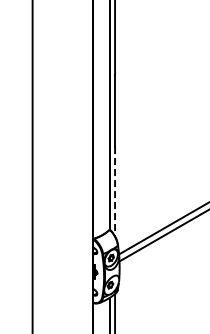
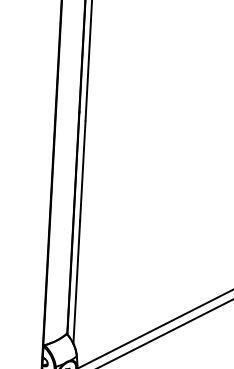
line: (115, 191) -> (77, 281), dashed -> solid

